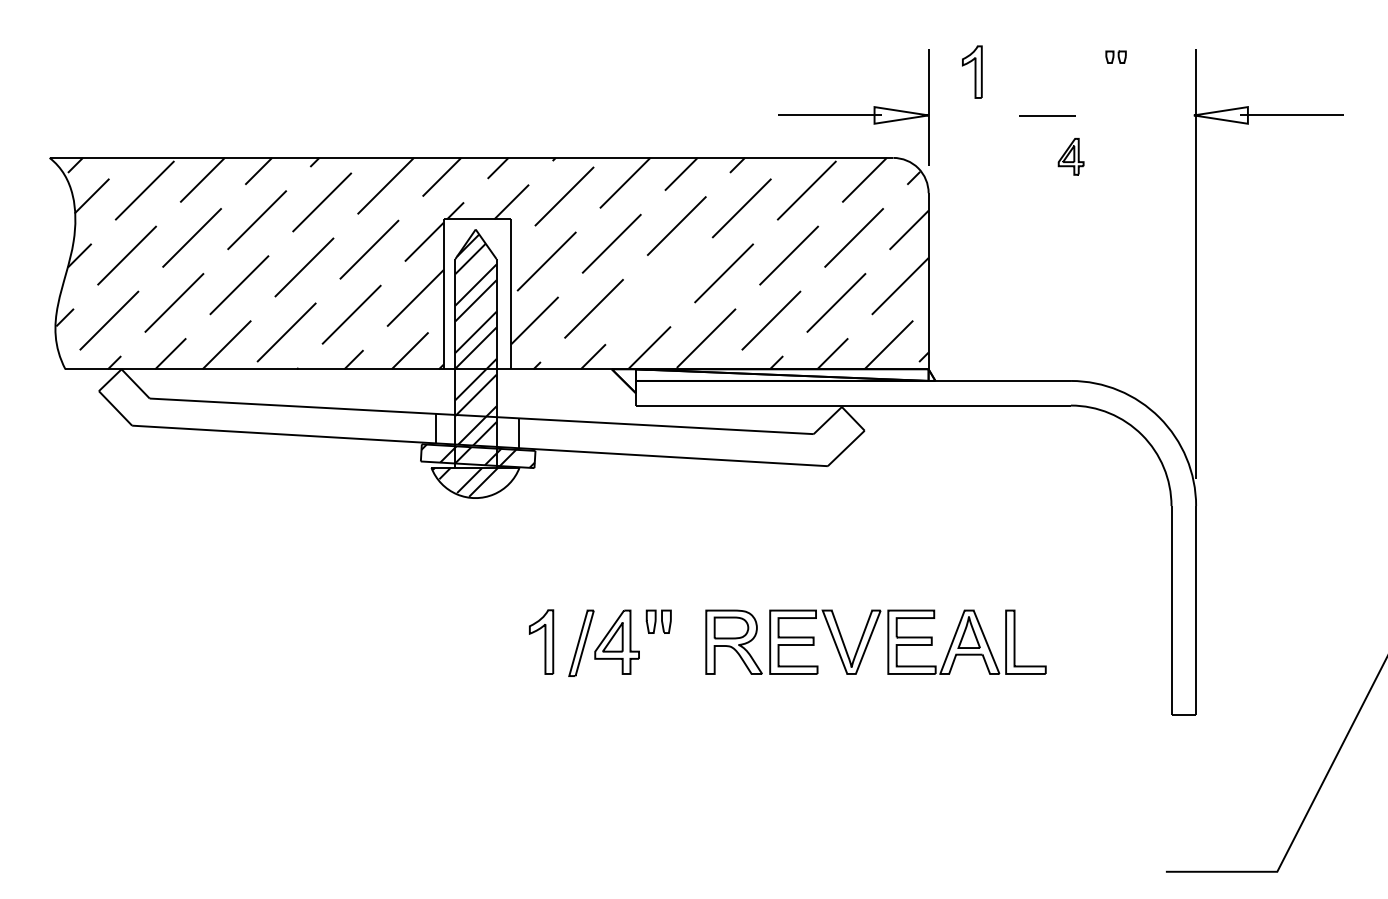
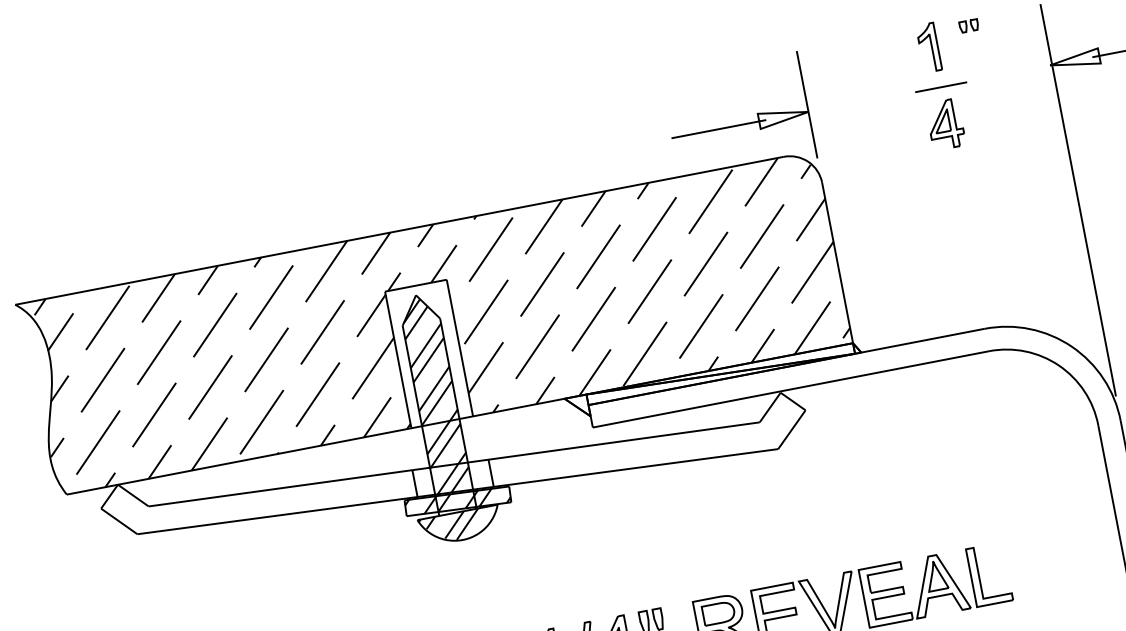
part: (972, 71) -> (929, 47), moved
line: (1047, 115) -> (941, 86), moved
part: (1070, 156) -> (944, 124), size x1.43
line: (658, 290) -> (593, 318), added

